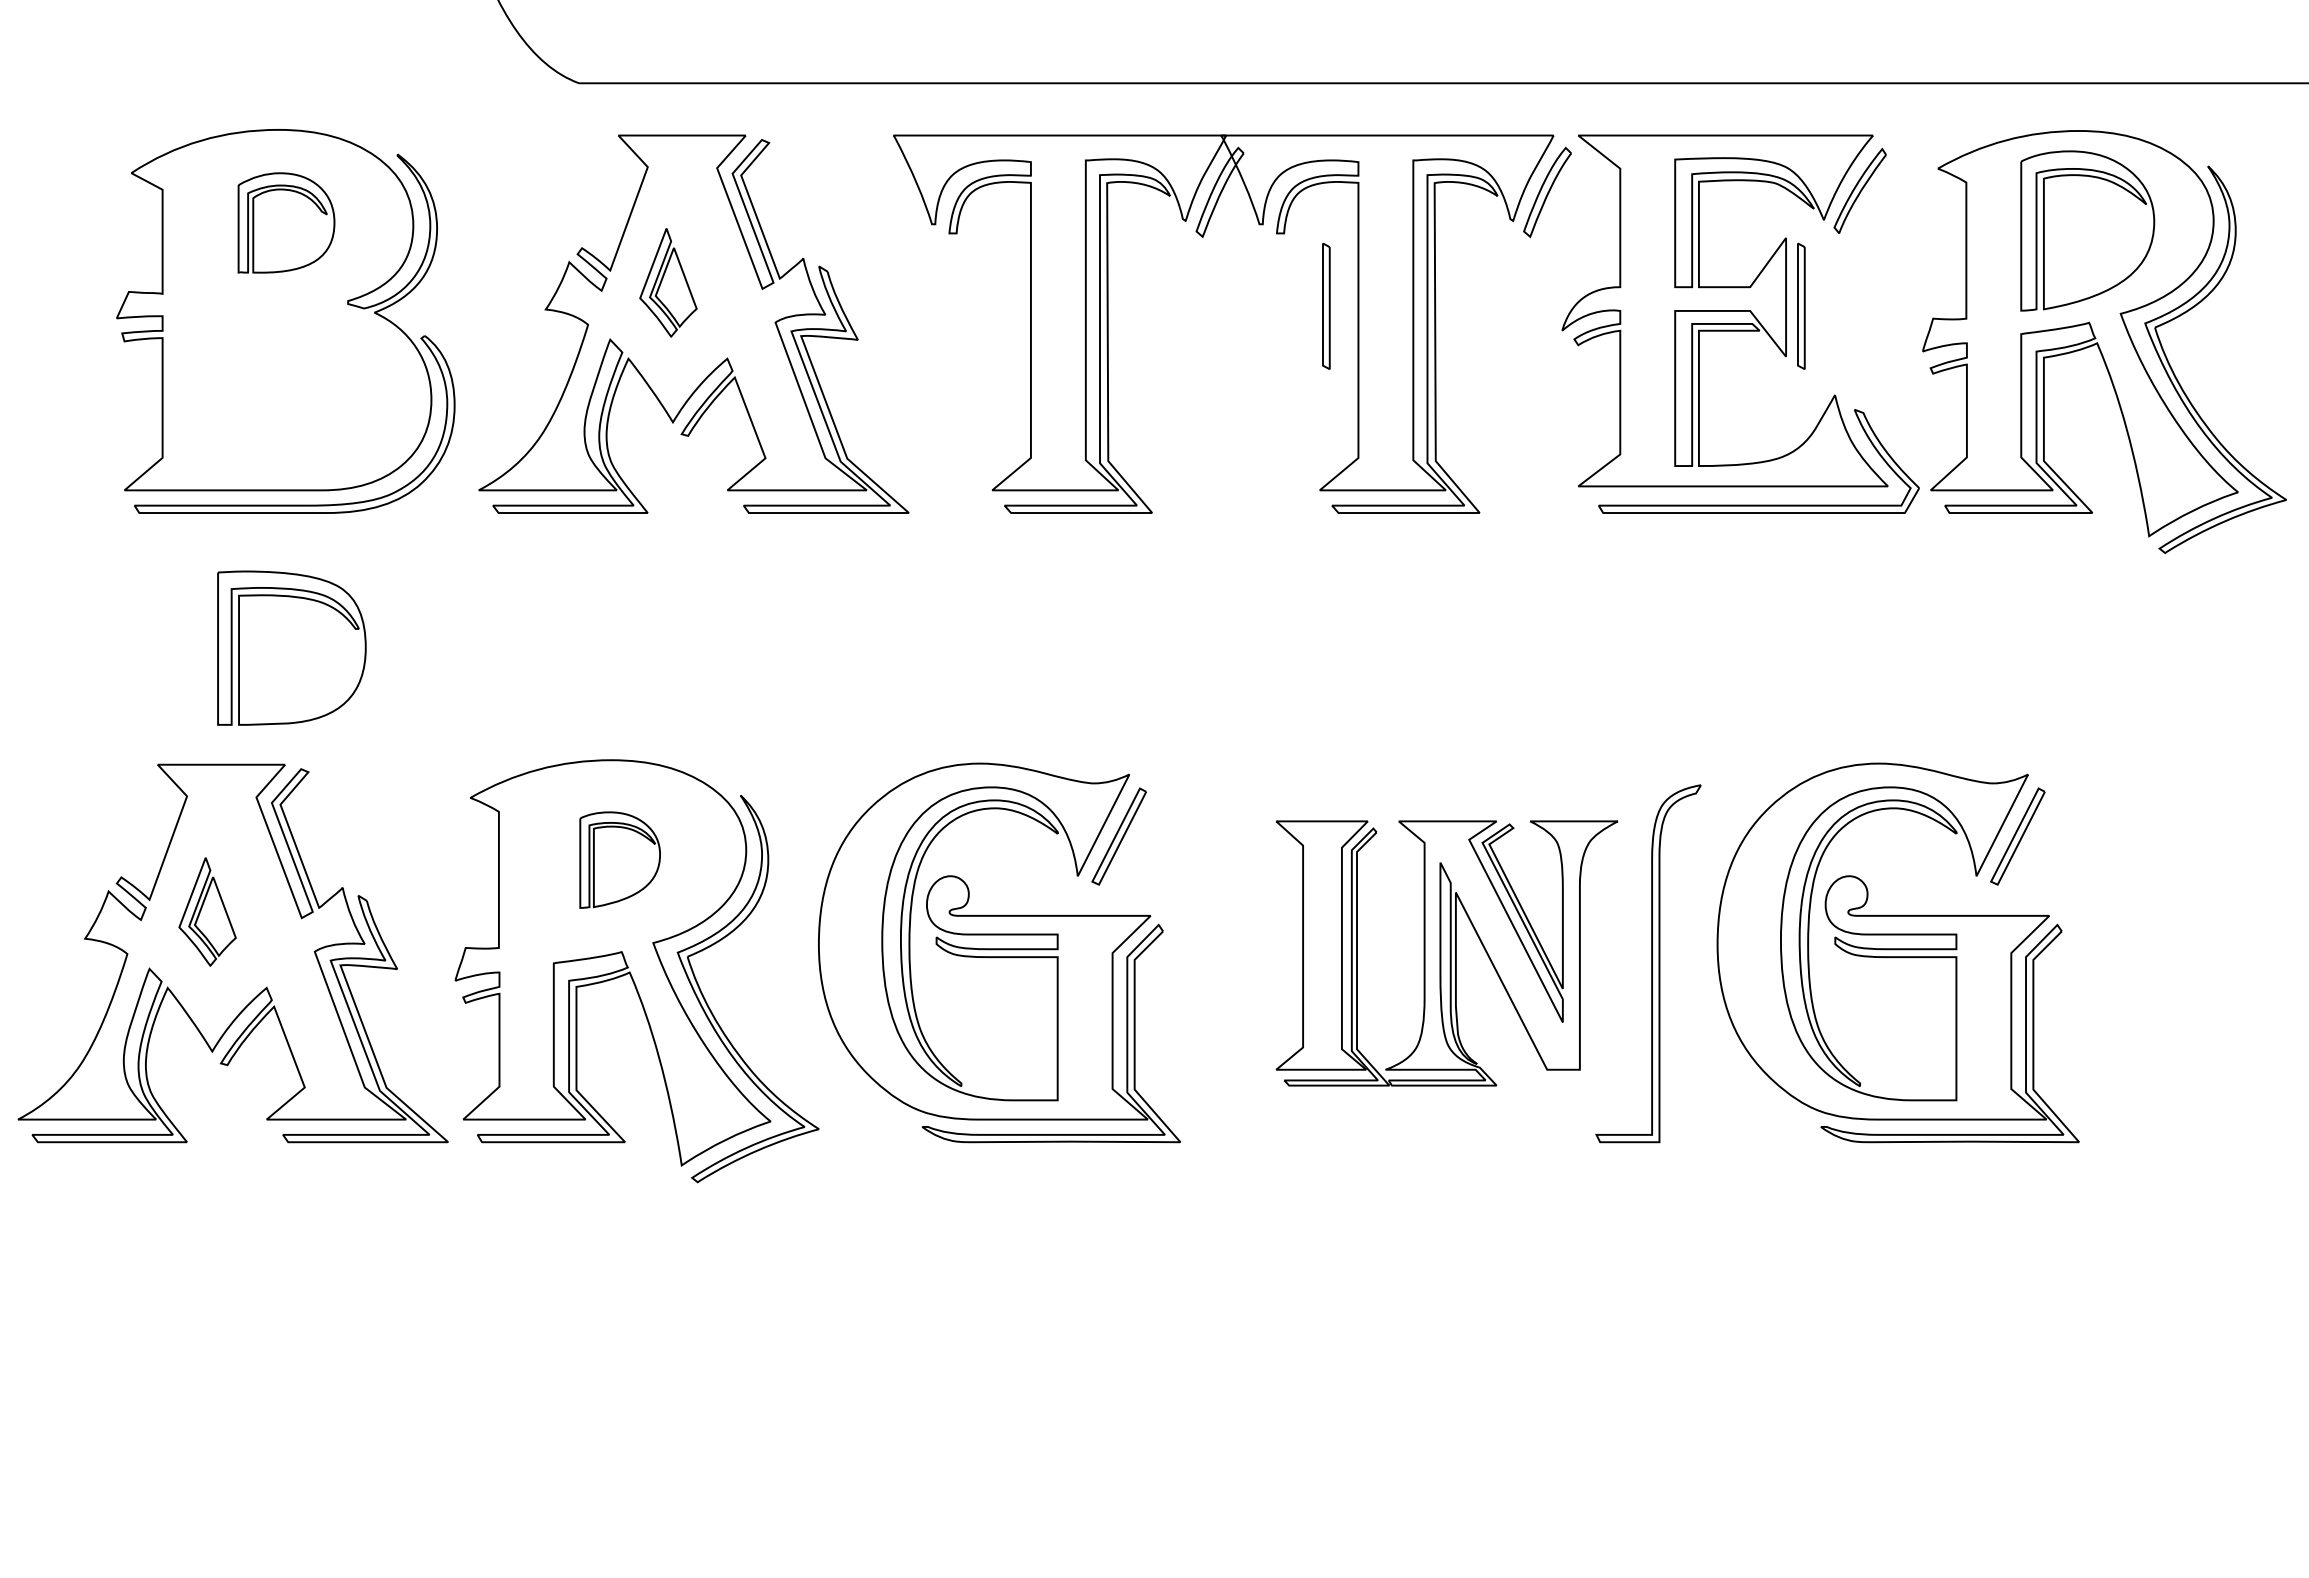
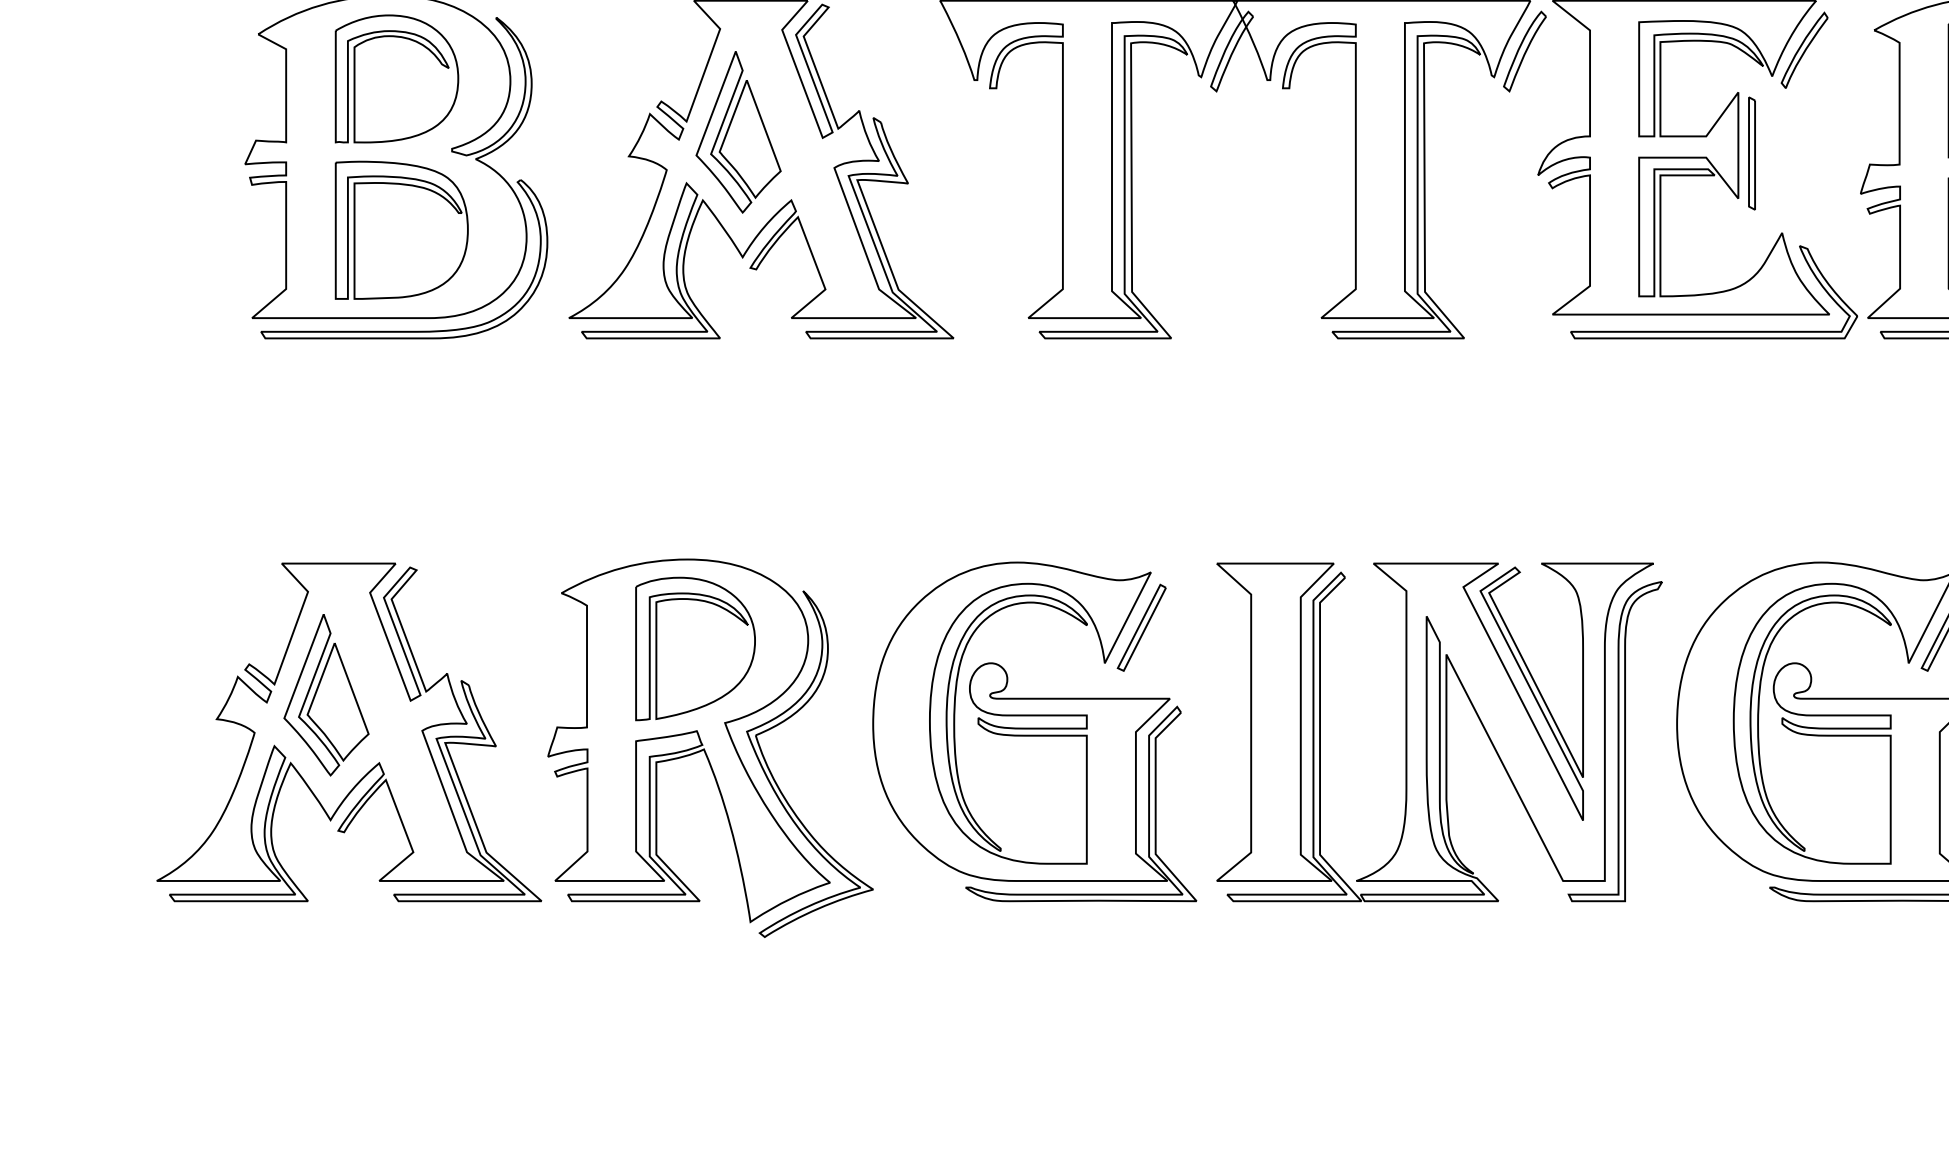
part: (286, 222) -> (396, 78), size x1.43
part: (668, 282) -> (738, 132), size x1.67
part: (1326, 305) -> (1327, 152), removed
part: (291, 647) -> (401, 229), moved
part: (619, 859) -> (694, 648), size x1.67
part: (207, 911) -> (326, 694), size x1.67
part: (1446, 953) -> (1434, 732), size x1.43

